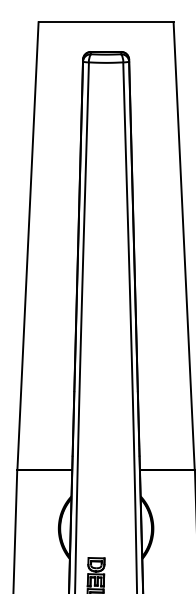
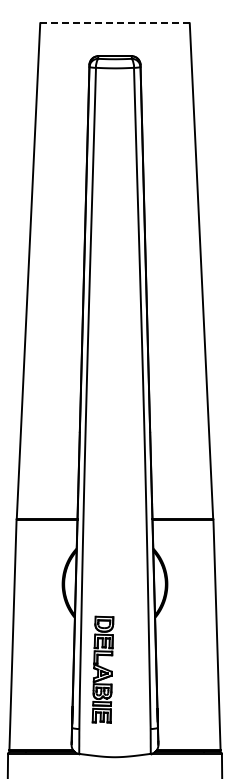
line: (106, 22) -> (115, 23), solid -> dashed

